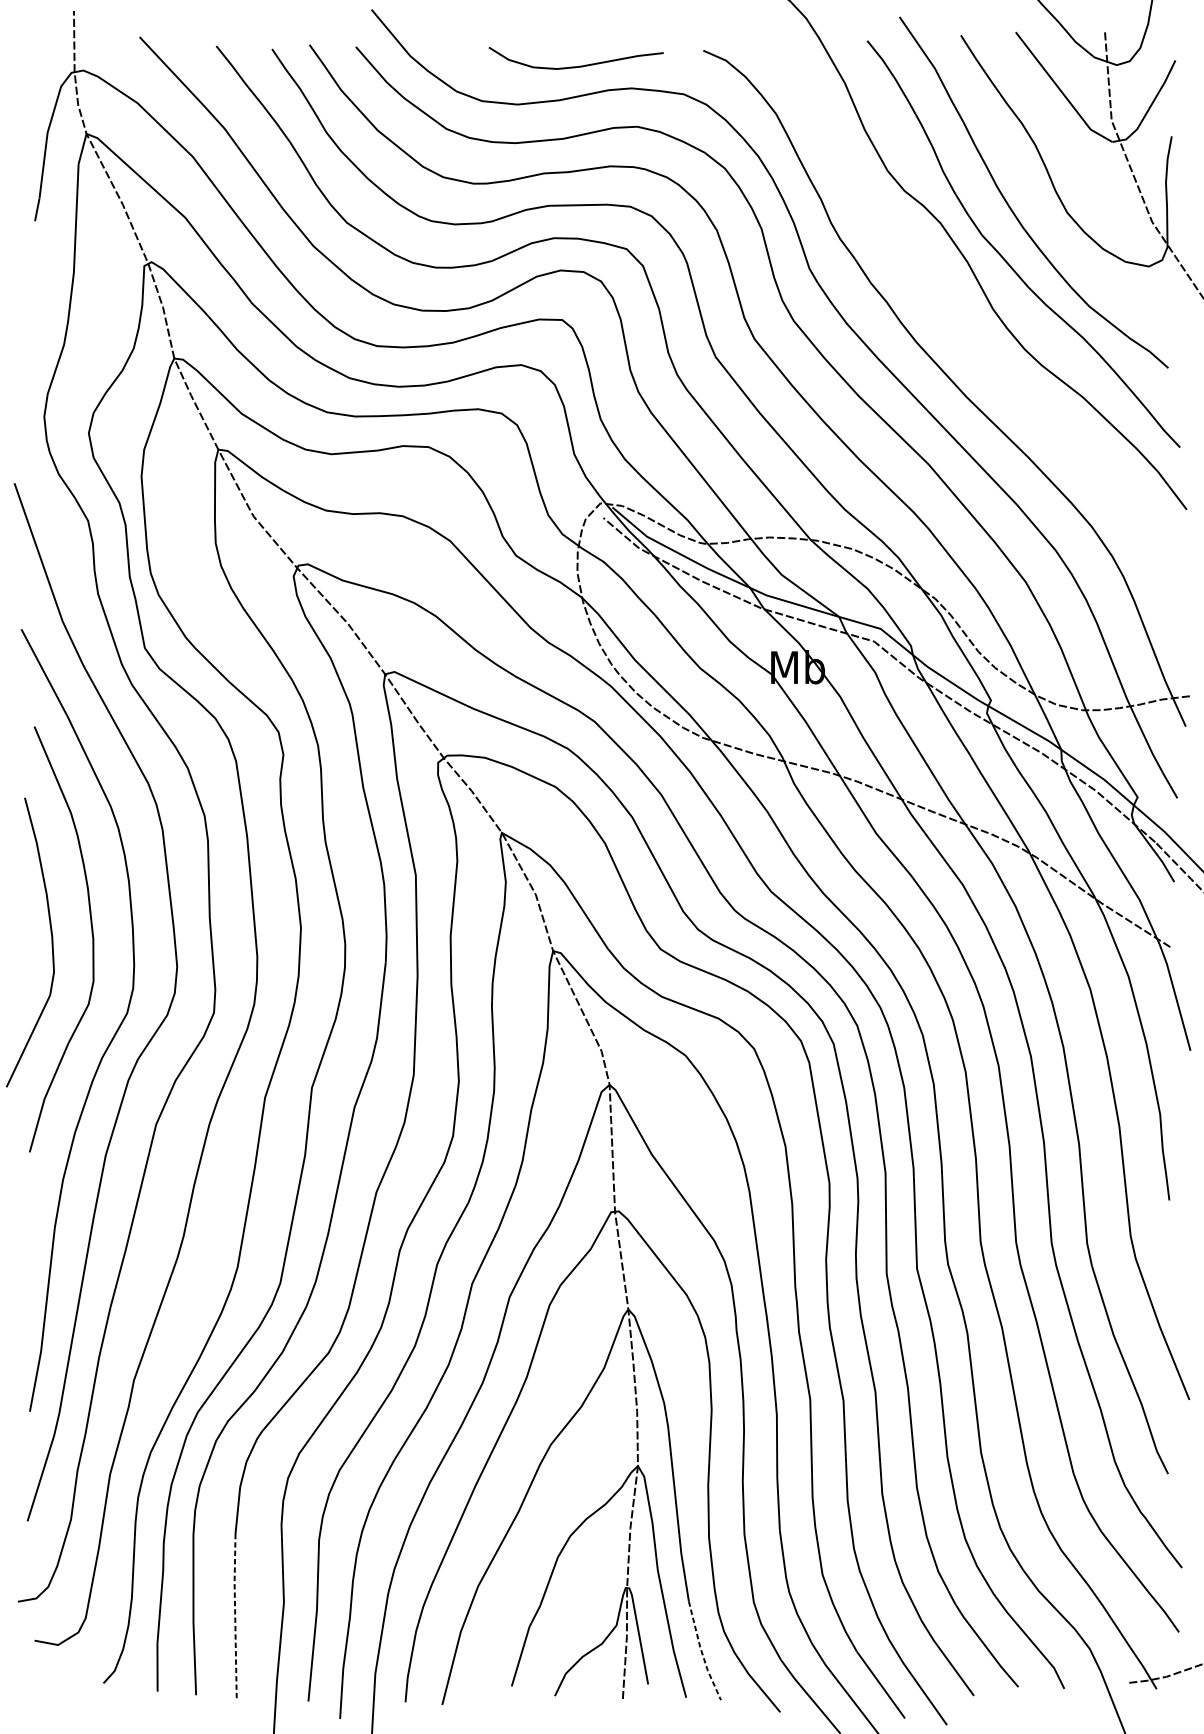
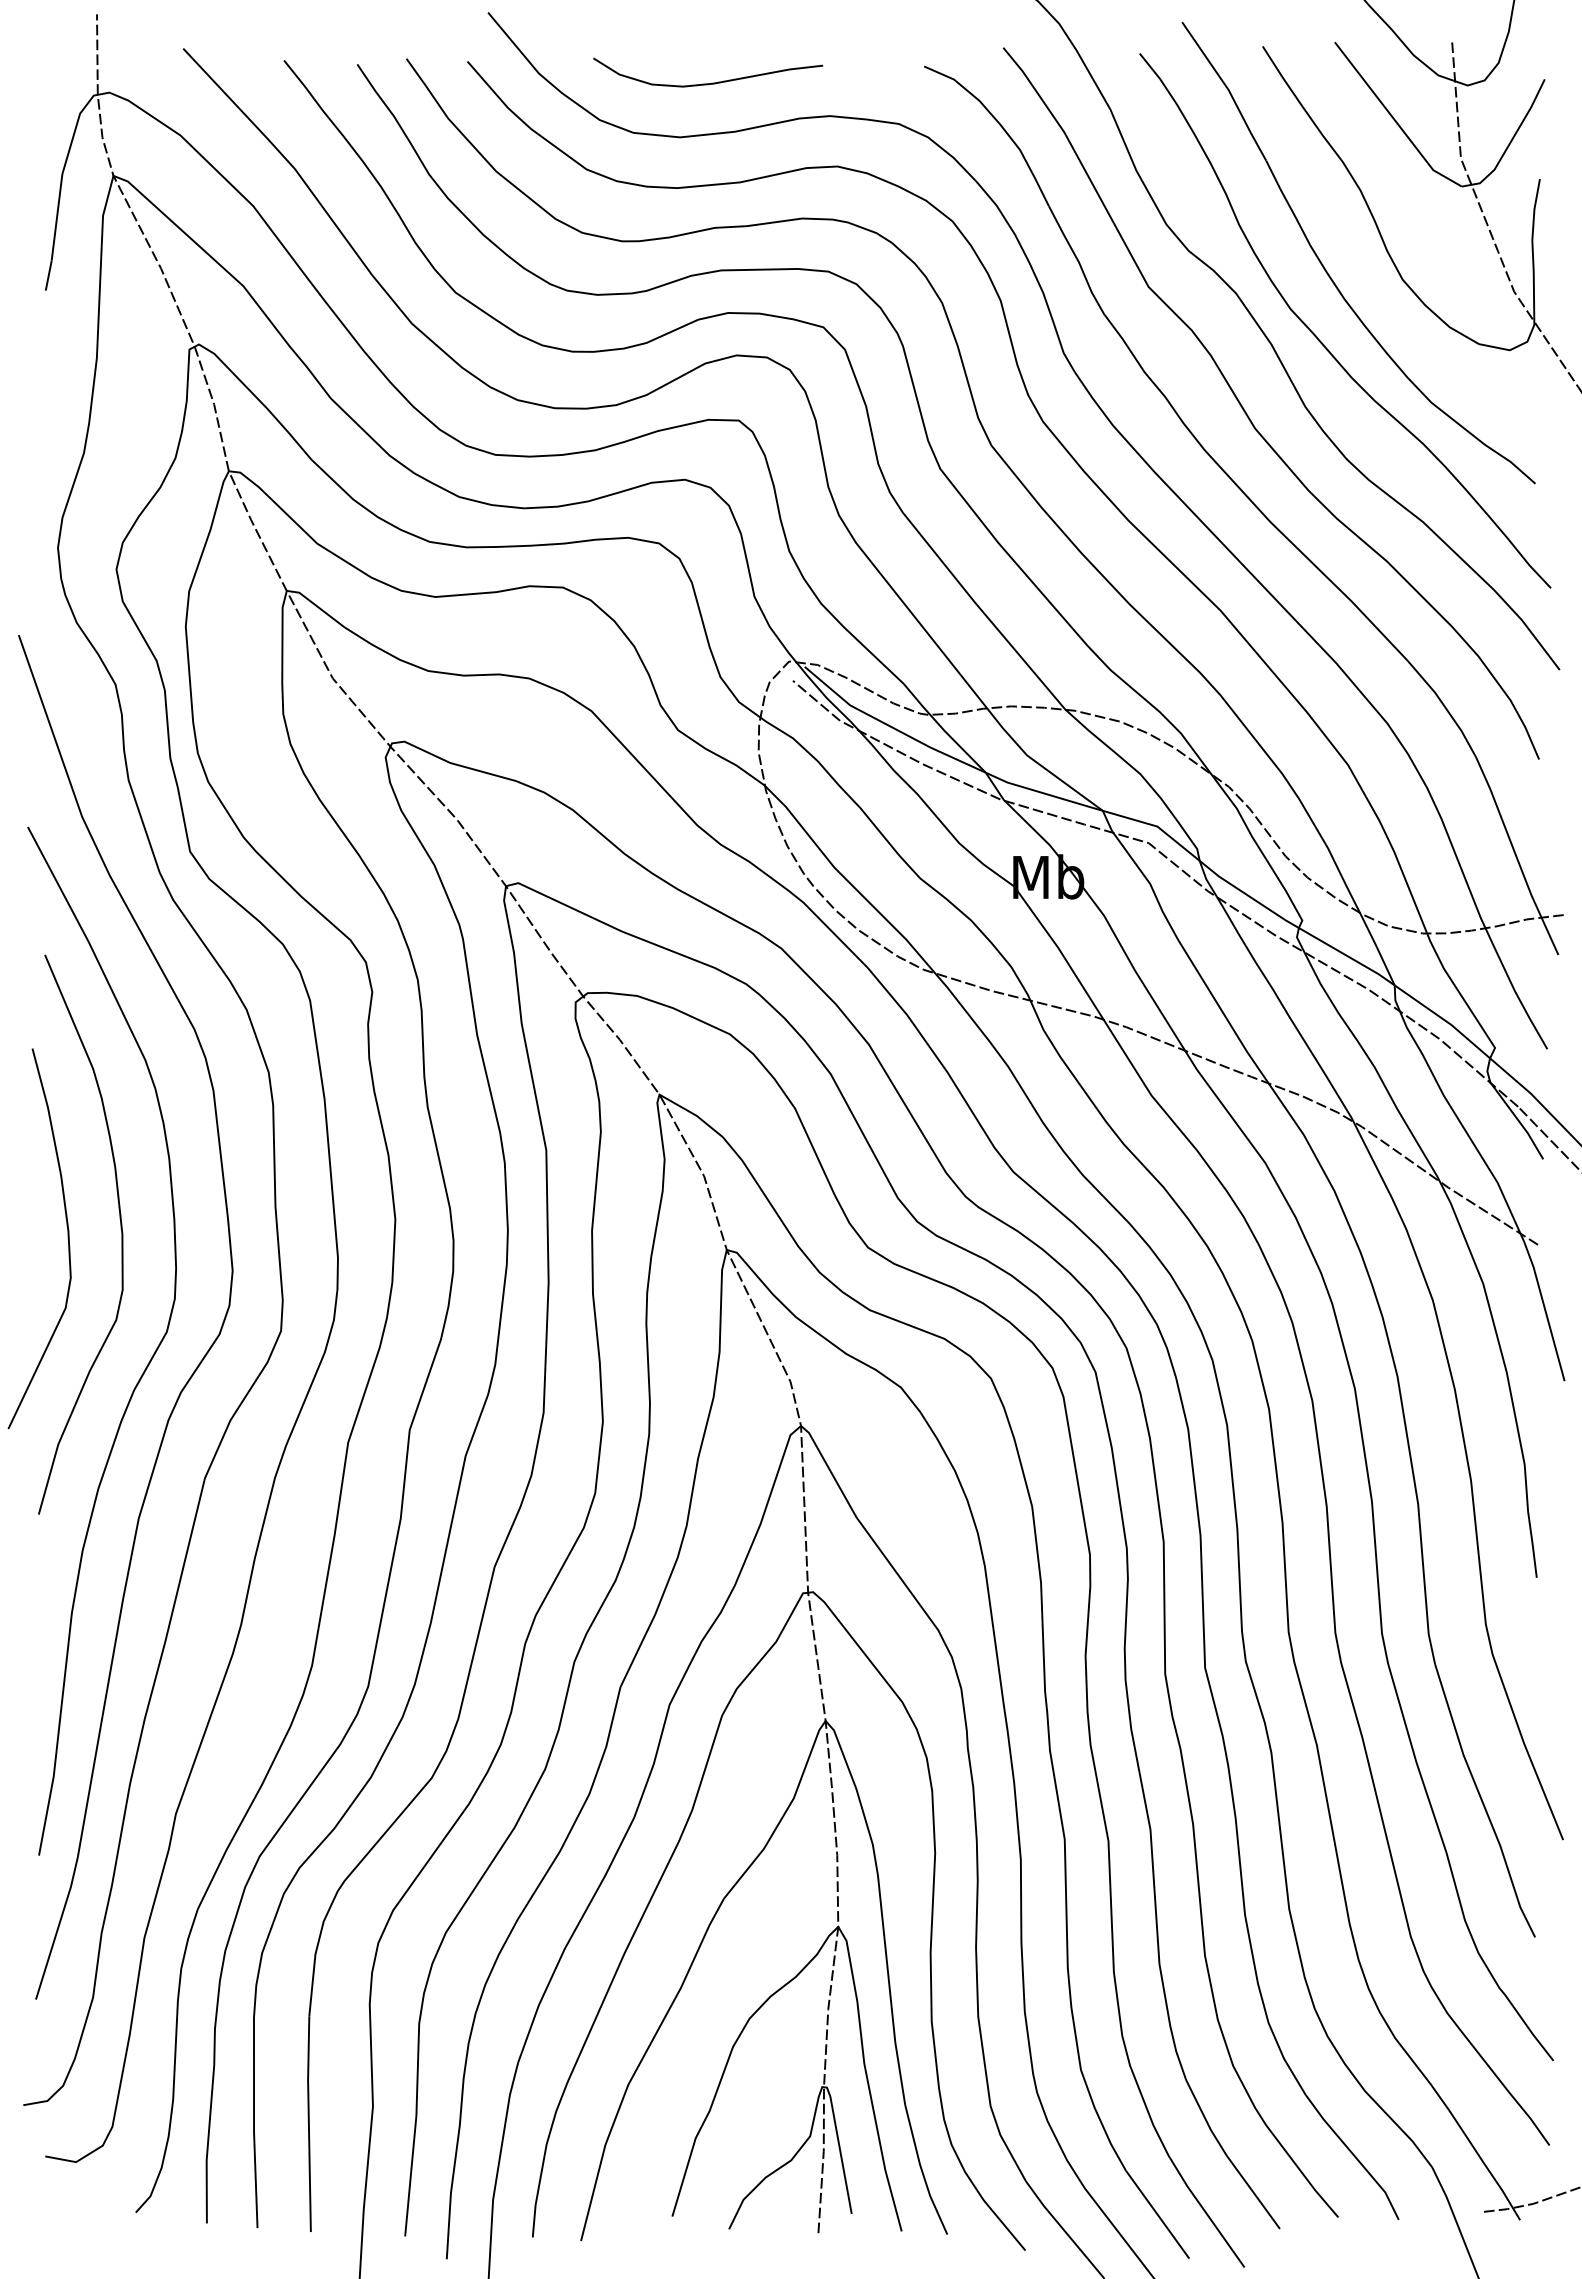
curve: (579, 65) -> (712, 82), moved
curve: (951, 318) -> (1250, 418), added
line: (234, 1615) -> (308, 2123), dashed -> solid
line: (702, 1652) -> (922, 2171), dashed -> solid

